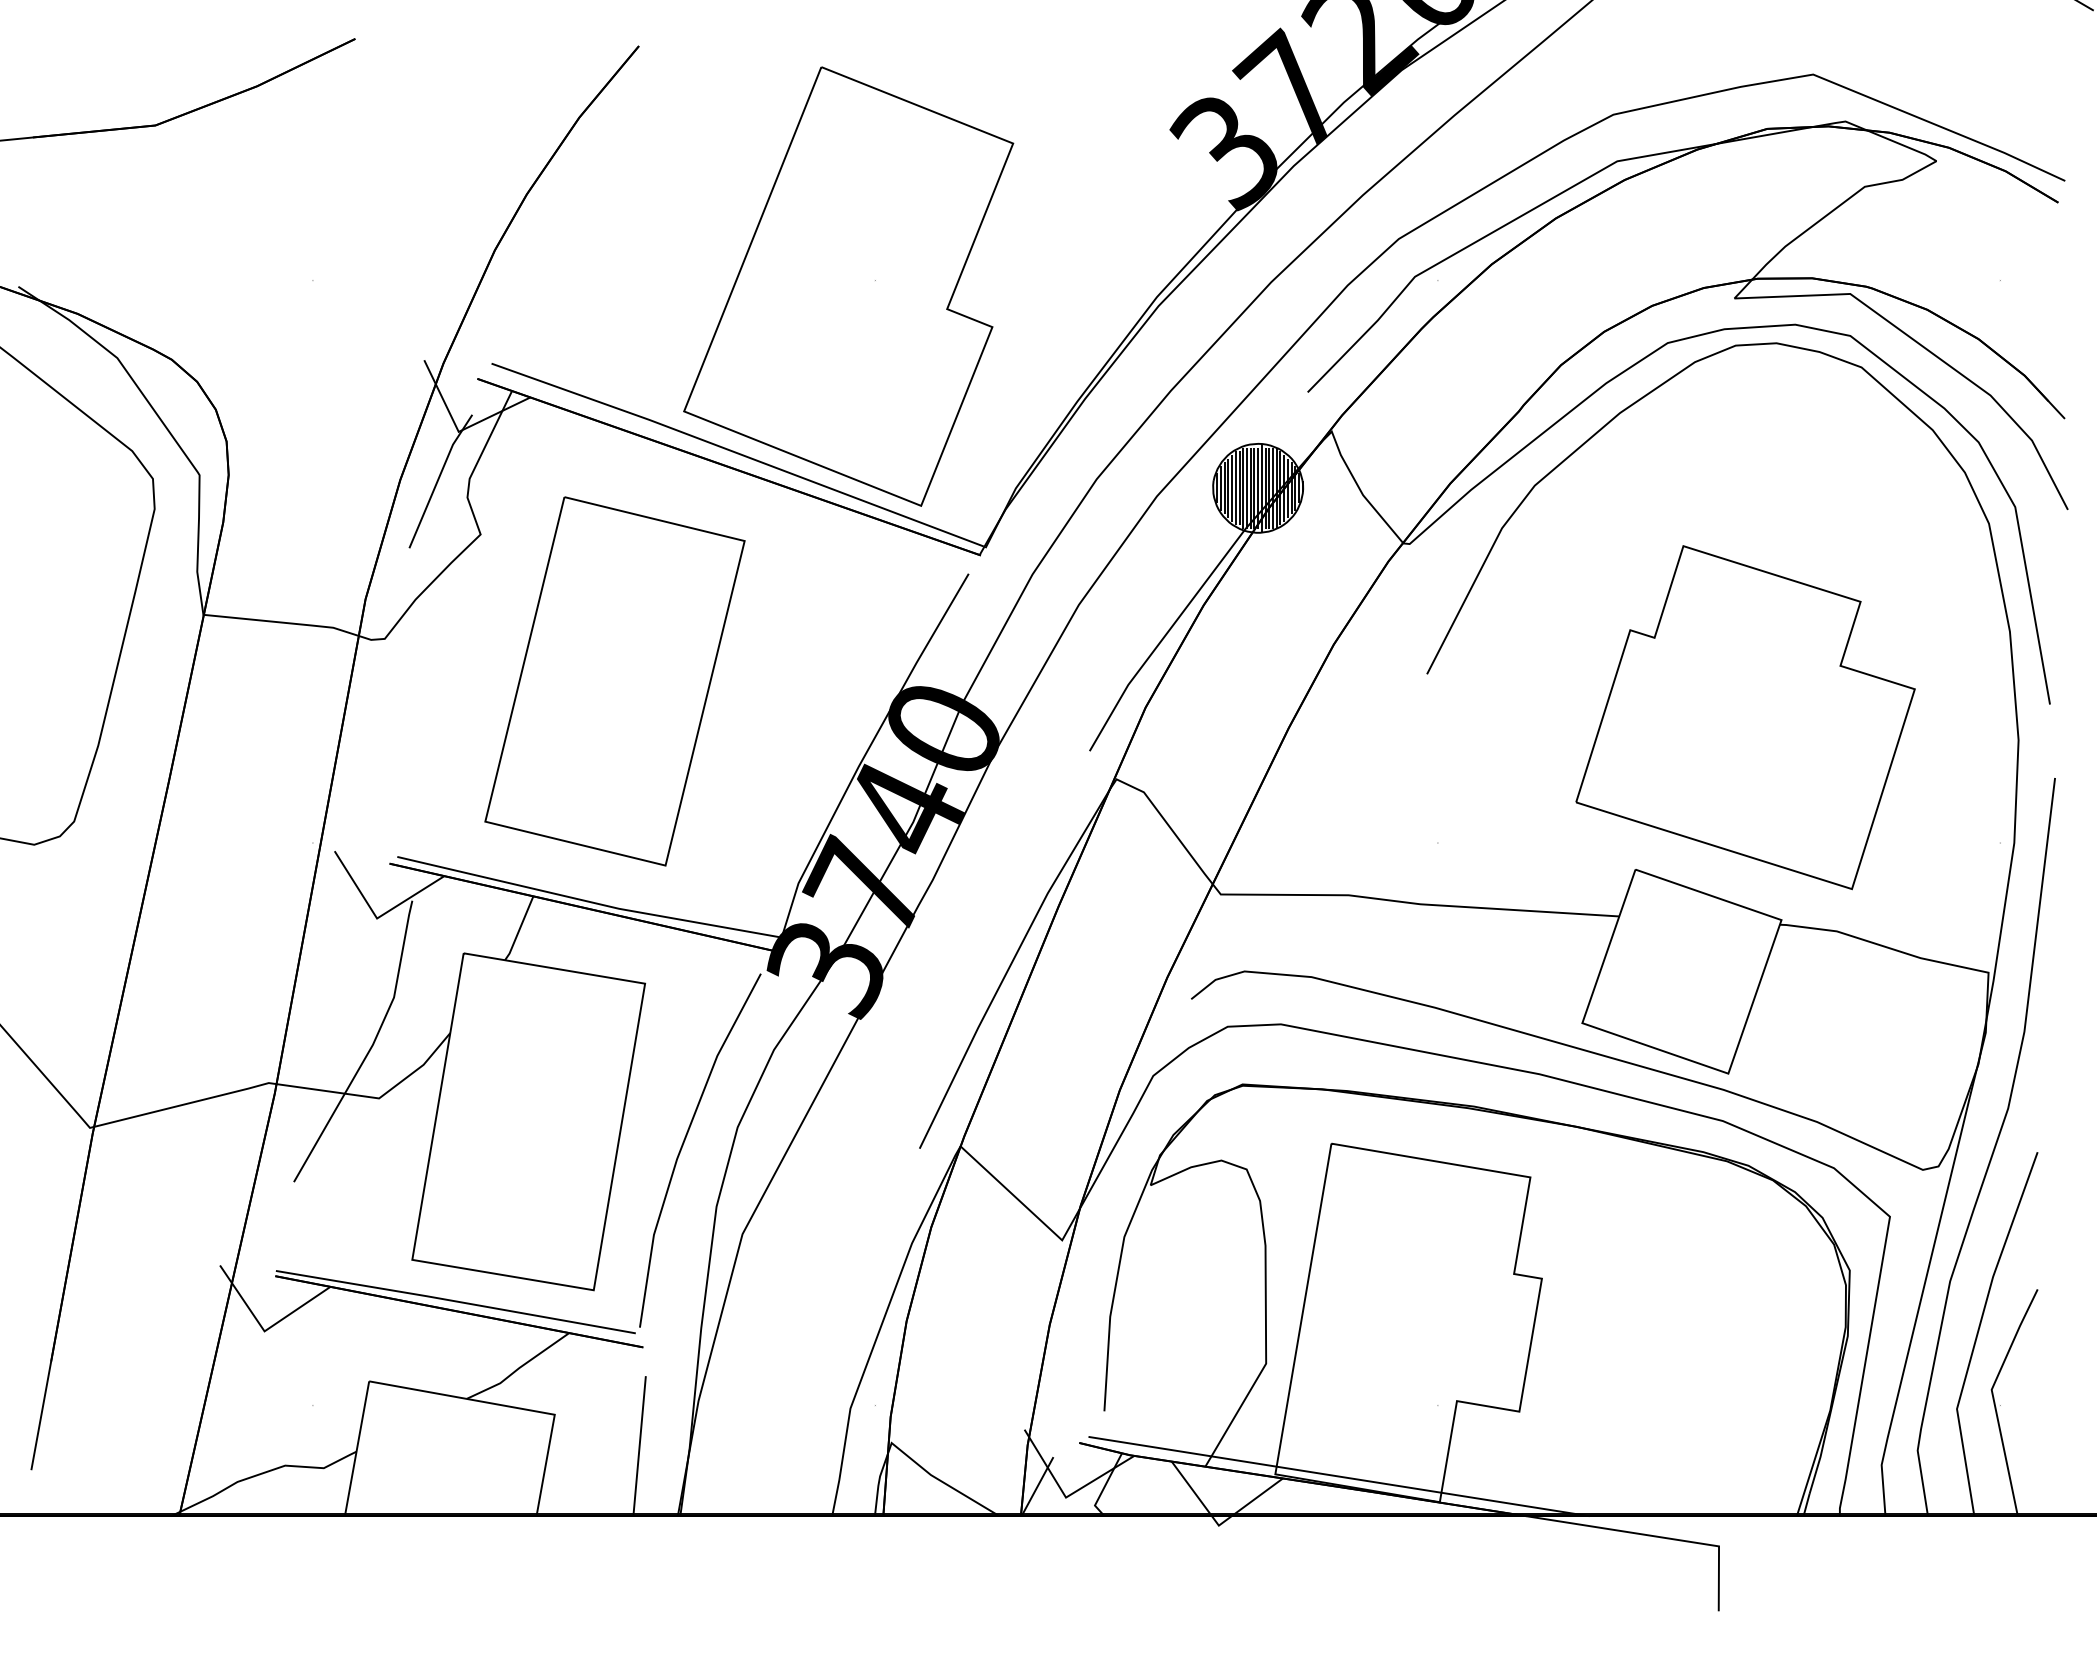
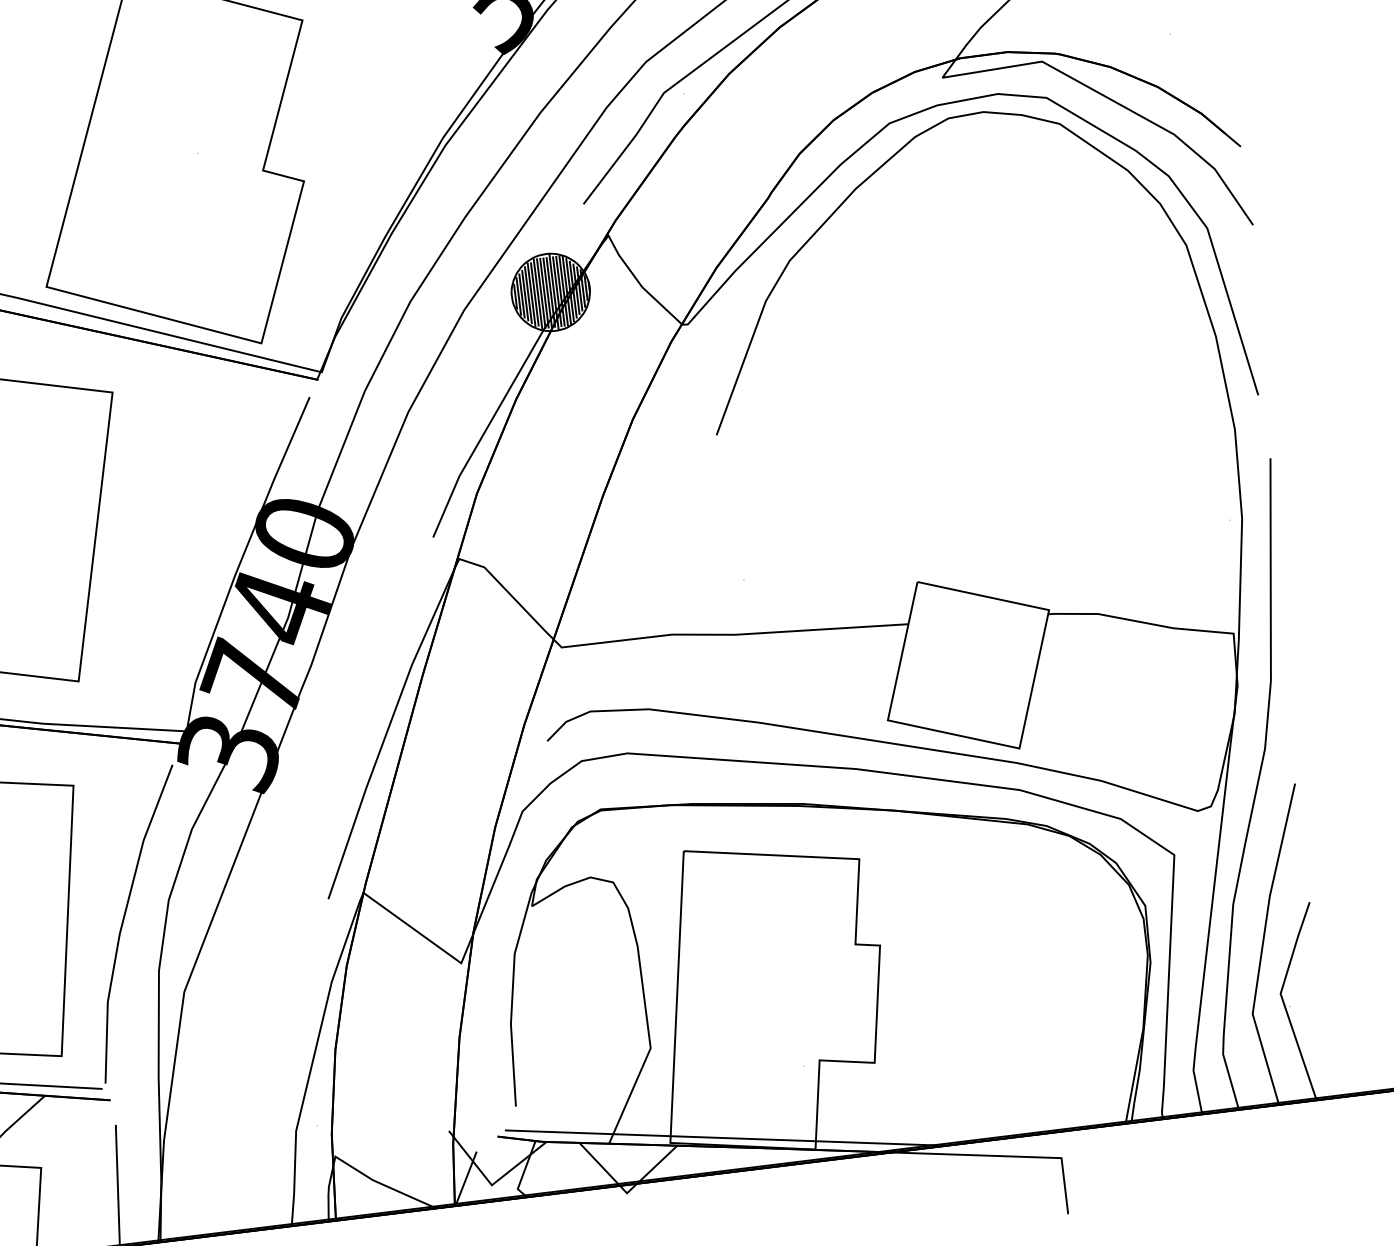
part: (1745, 717) -> (996, 438), removed

